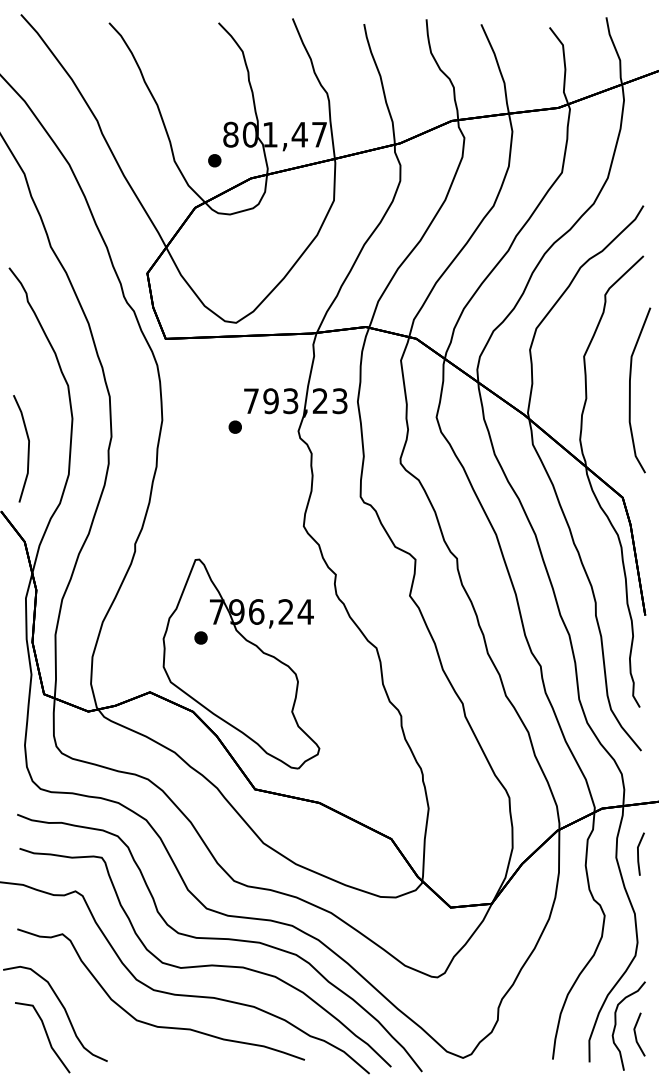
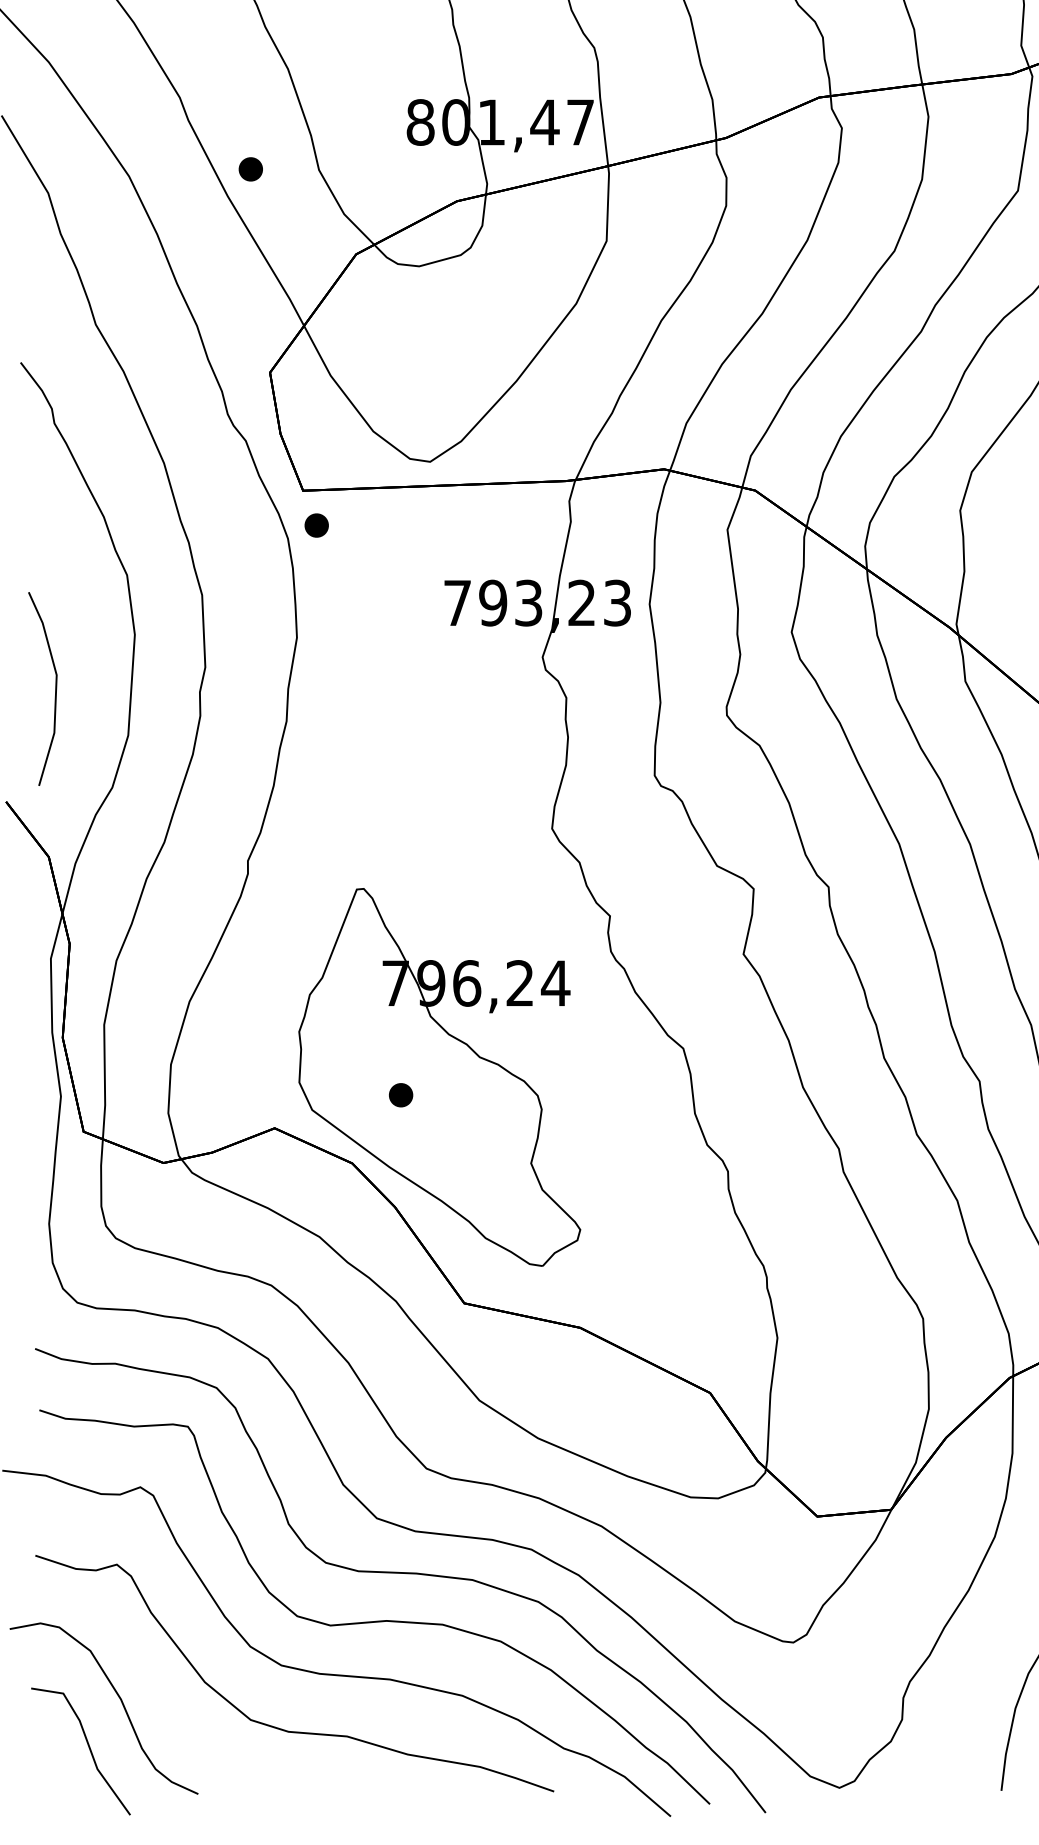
part: (214, 160) -> (250, 168), moved
part: (234, 426) -> (315, 524), moved
part: (200, 637) -> (400, 1094), moved

